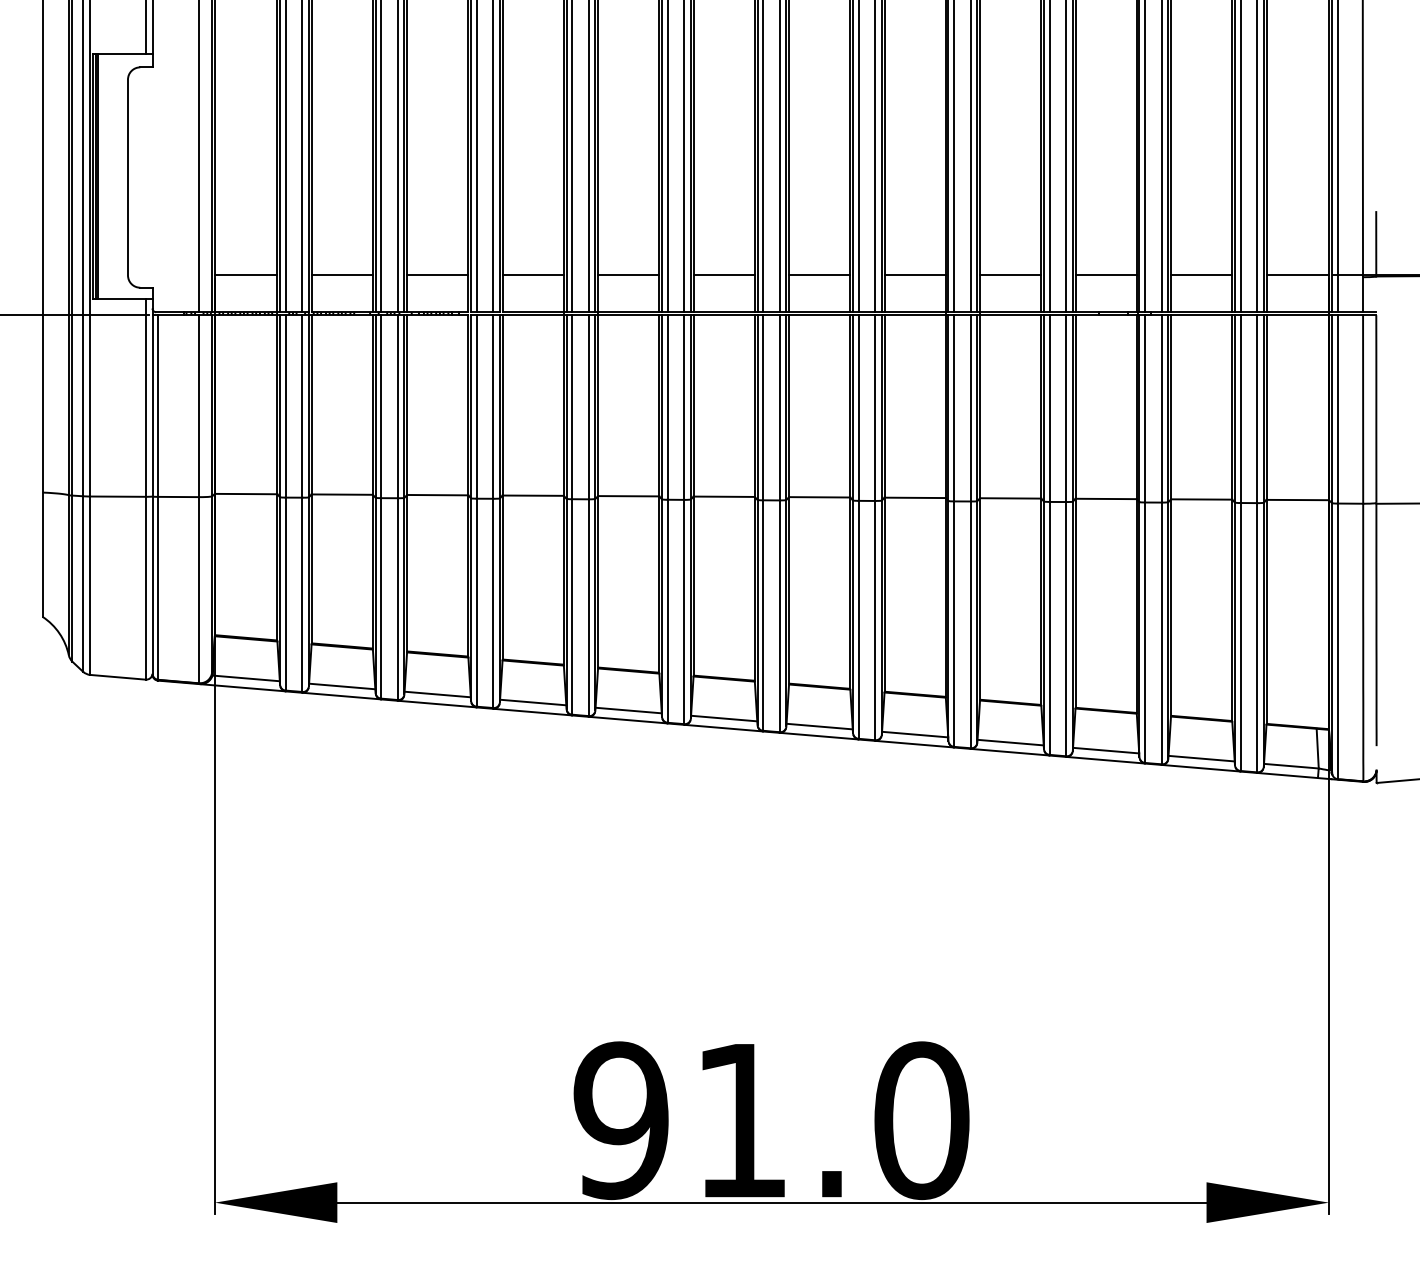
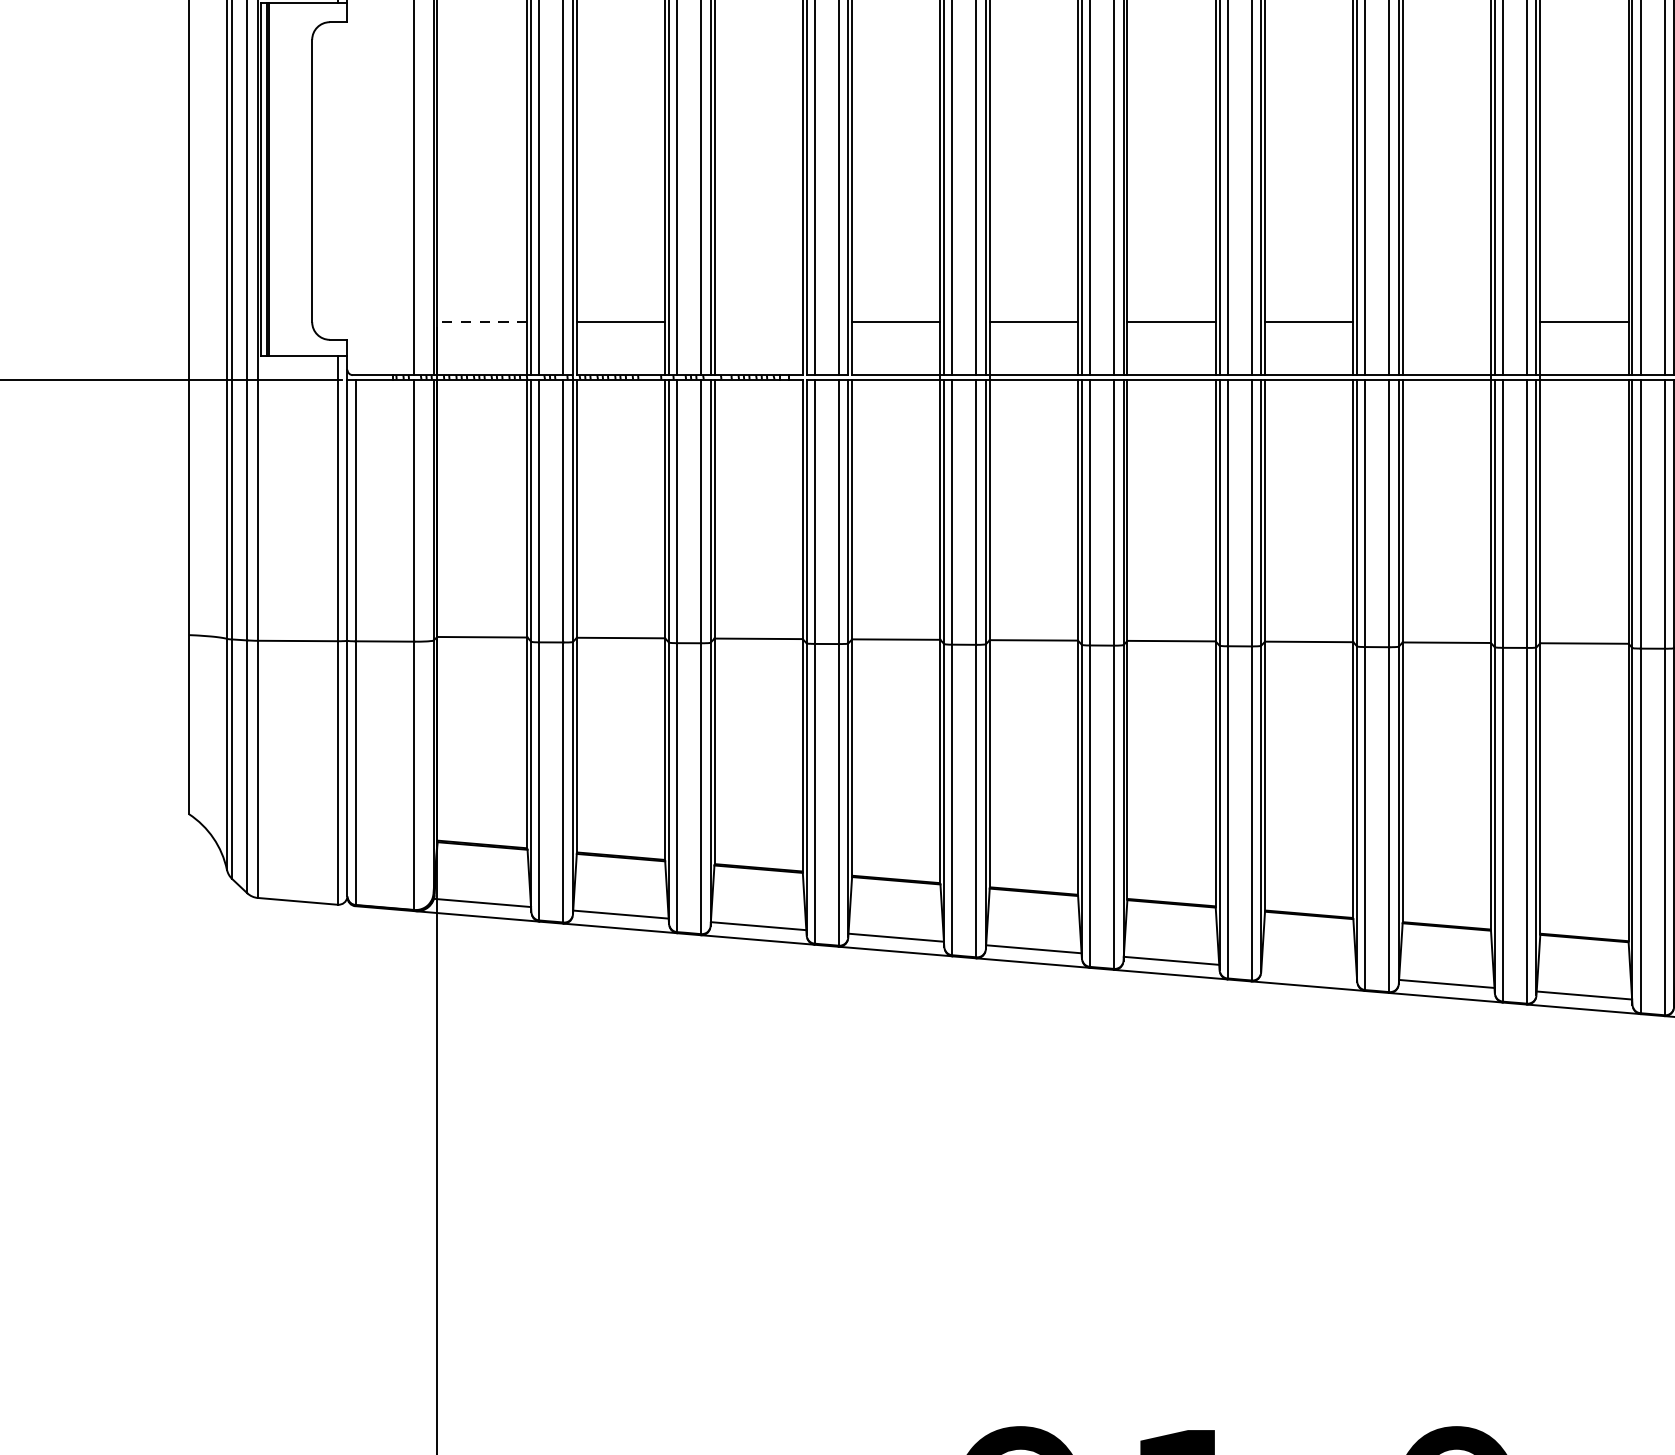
line: (245, 275) -> (481, 322), solid -> dashed
line: (437, 275) -> (758, 322), removed
line: (914, 275) -> (1445, 322), removed
line: (819, 726) -> (1308, 972), removed

